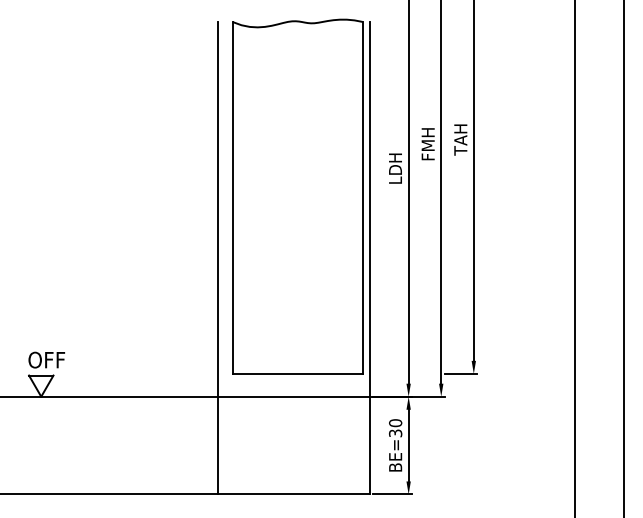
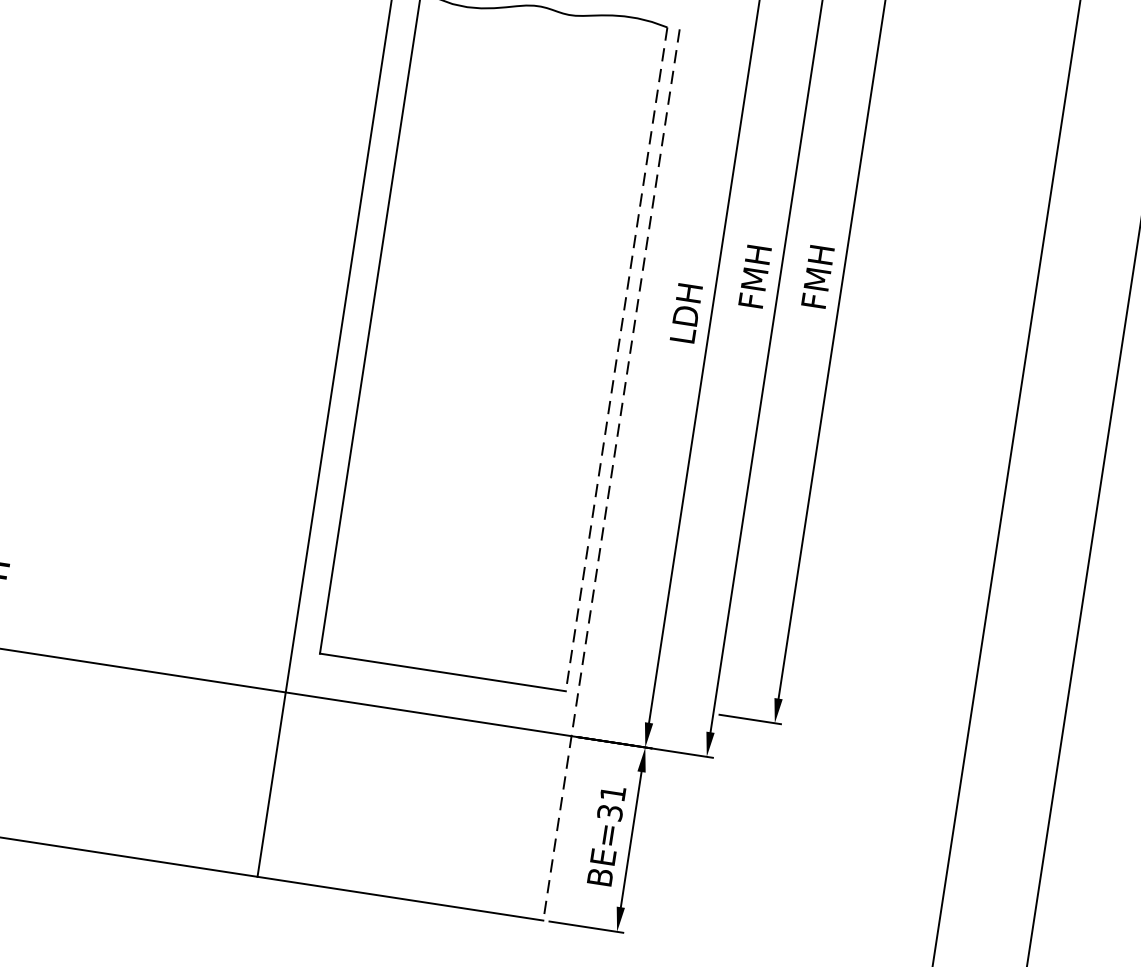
text: (460, 139) -> (817, 277), TAH -> FMH
line: (363, 197) -> (617, 358), solid -> dashed
line: (369, 258) -> (611, 475), solid -> dashed
text: (395, 423) -> (612, 794), BE=30 -> BE=31

